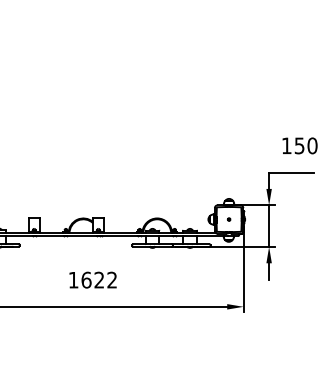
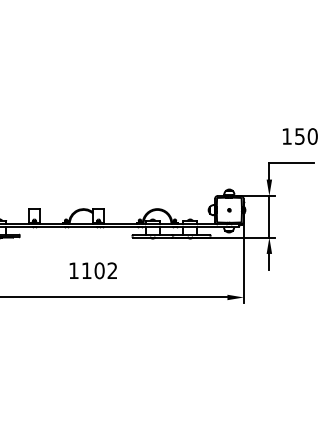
text: (92, 279) -> (92, 270), 1622 -> 1102

